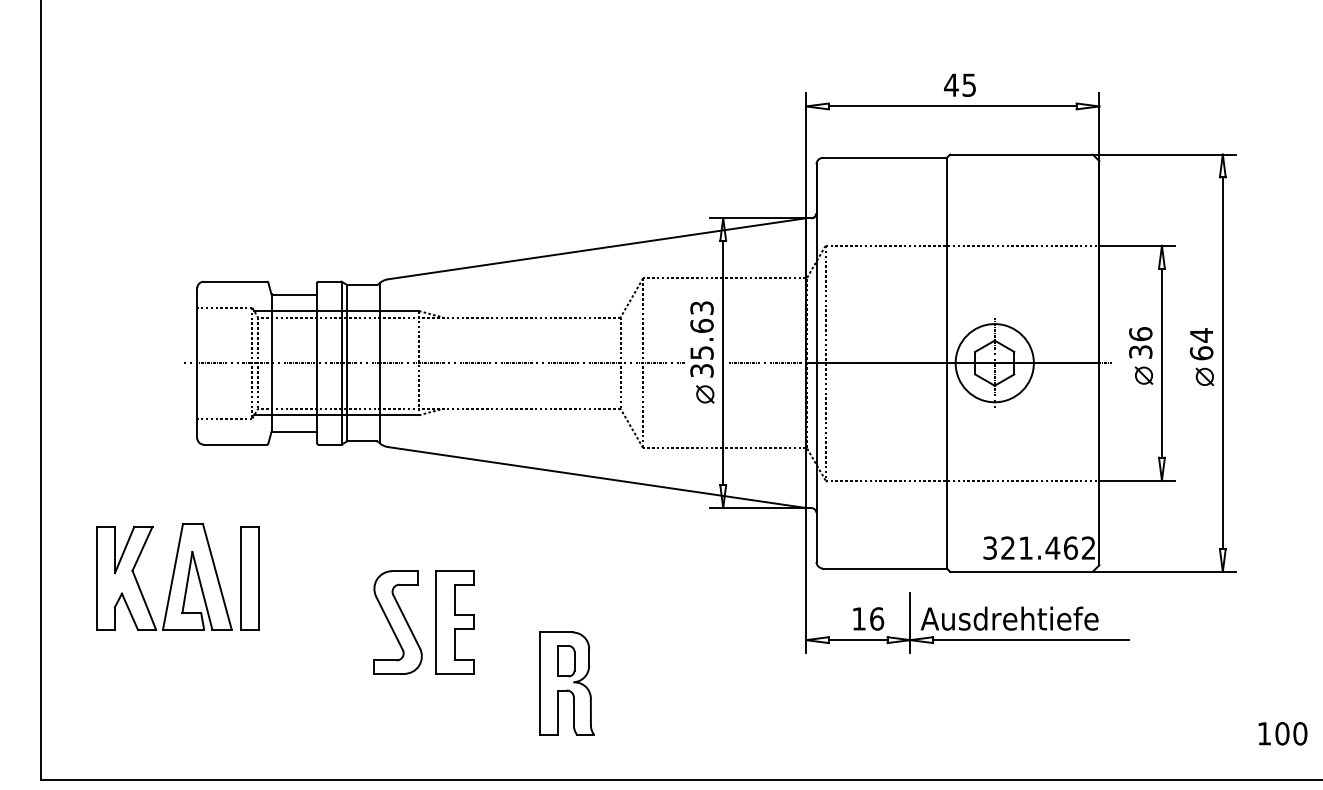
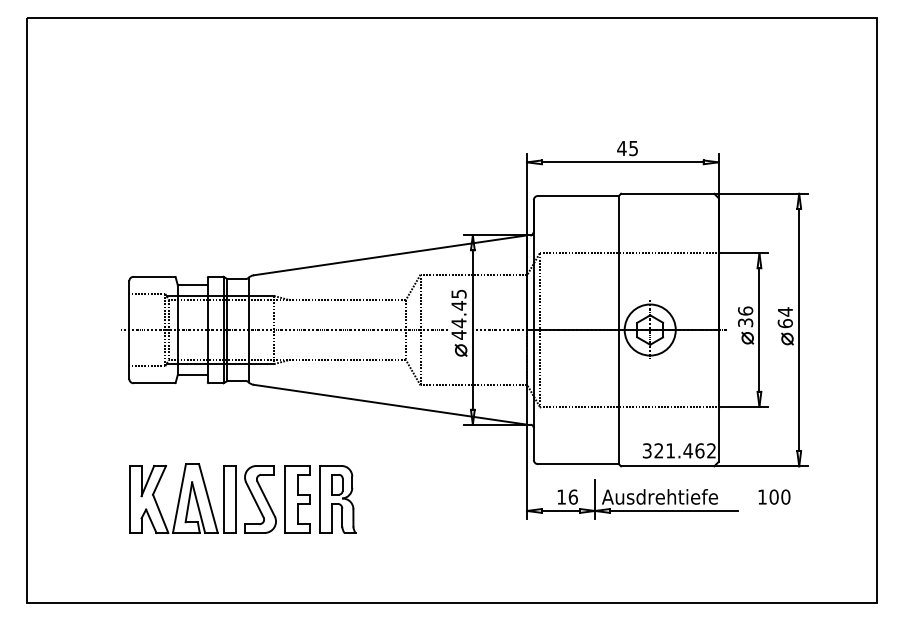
text: (701, 339) -> (458, 314), 35.63 -> 44.45
part: (177, 576) -> (182, 498), moved
part: (566, 683) -> (337, 499), moved
text: (1282, 732) -> (774, 496), moved

